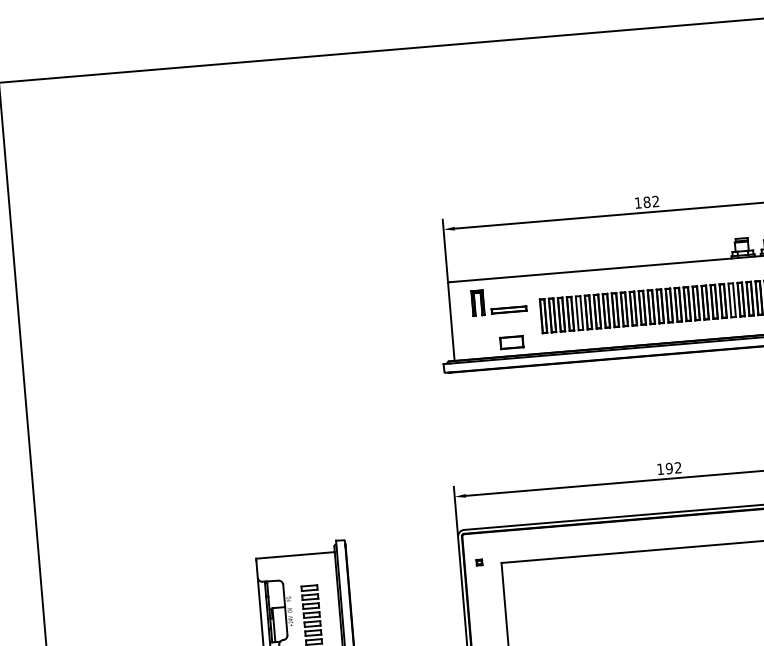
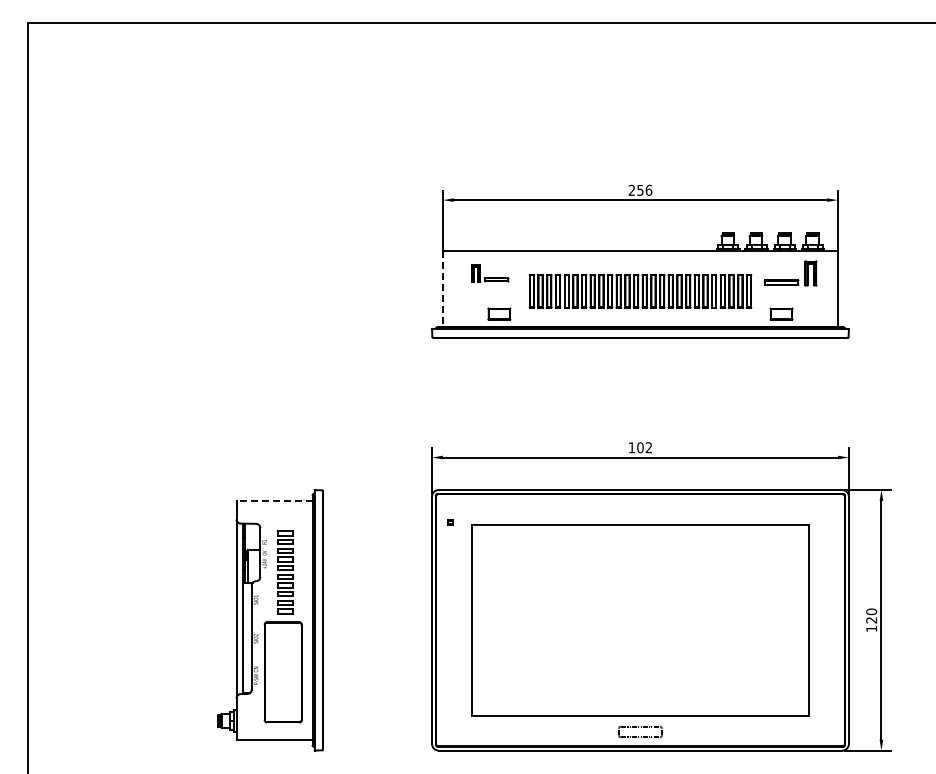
text: (647, 201) -> (640, 189), 182 -> 256
part: (499, 301) -> (490, 273), size x0.7
line: (450, 322) -> (442, 289), solid -> dashed
text: (669, 468) -> (640, 447), 192 -> 102
line: (295, 554) -> (274, 500), solid -> dashed

